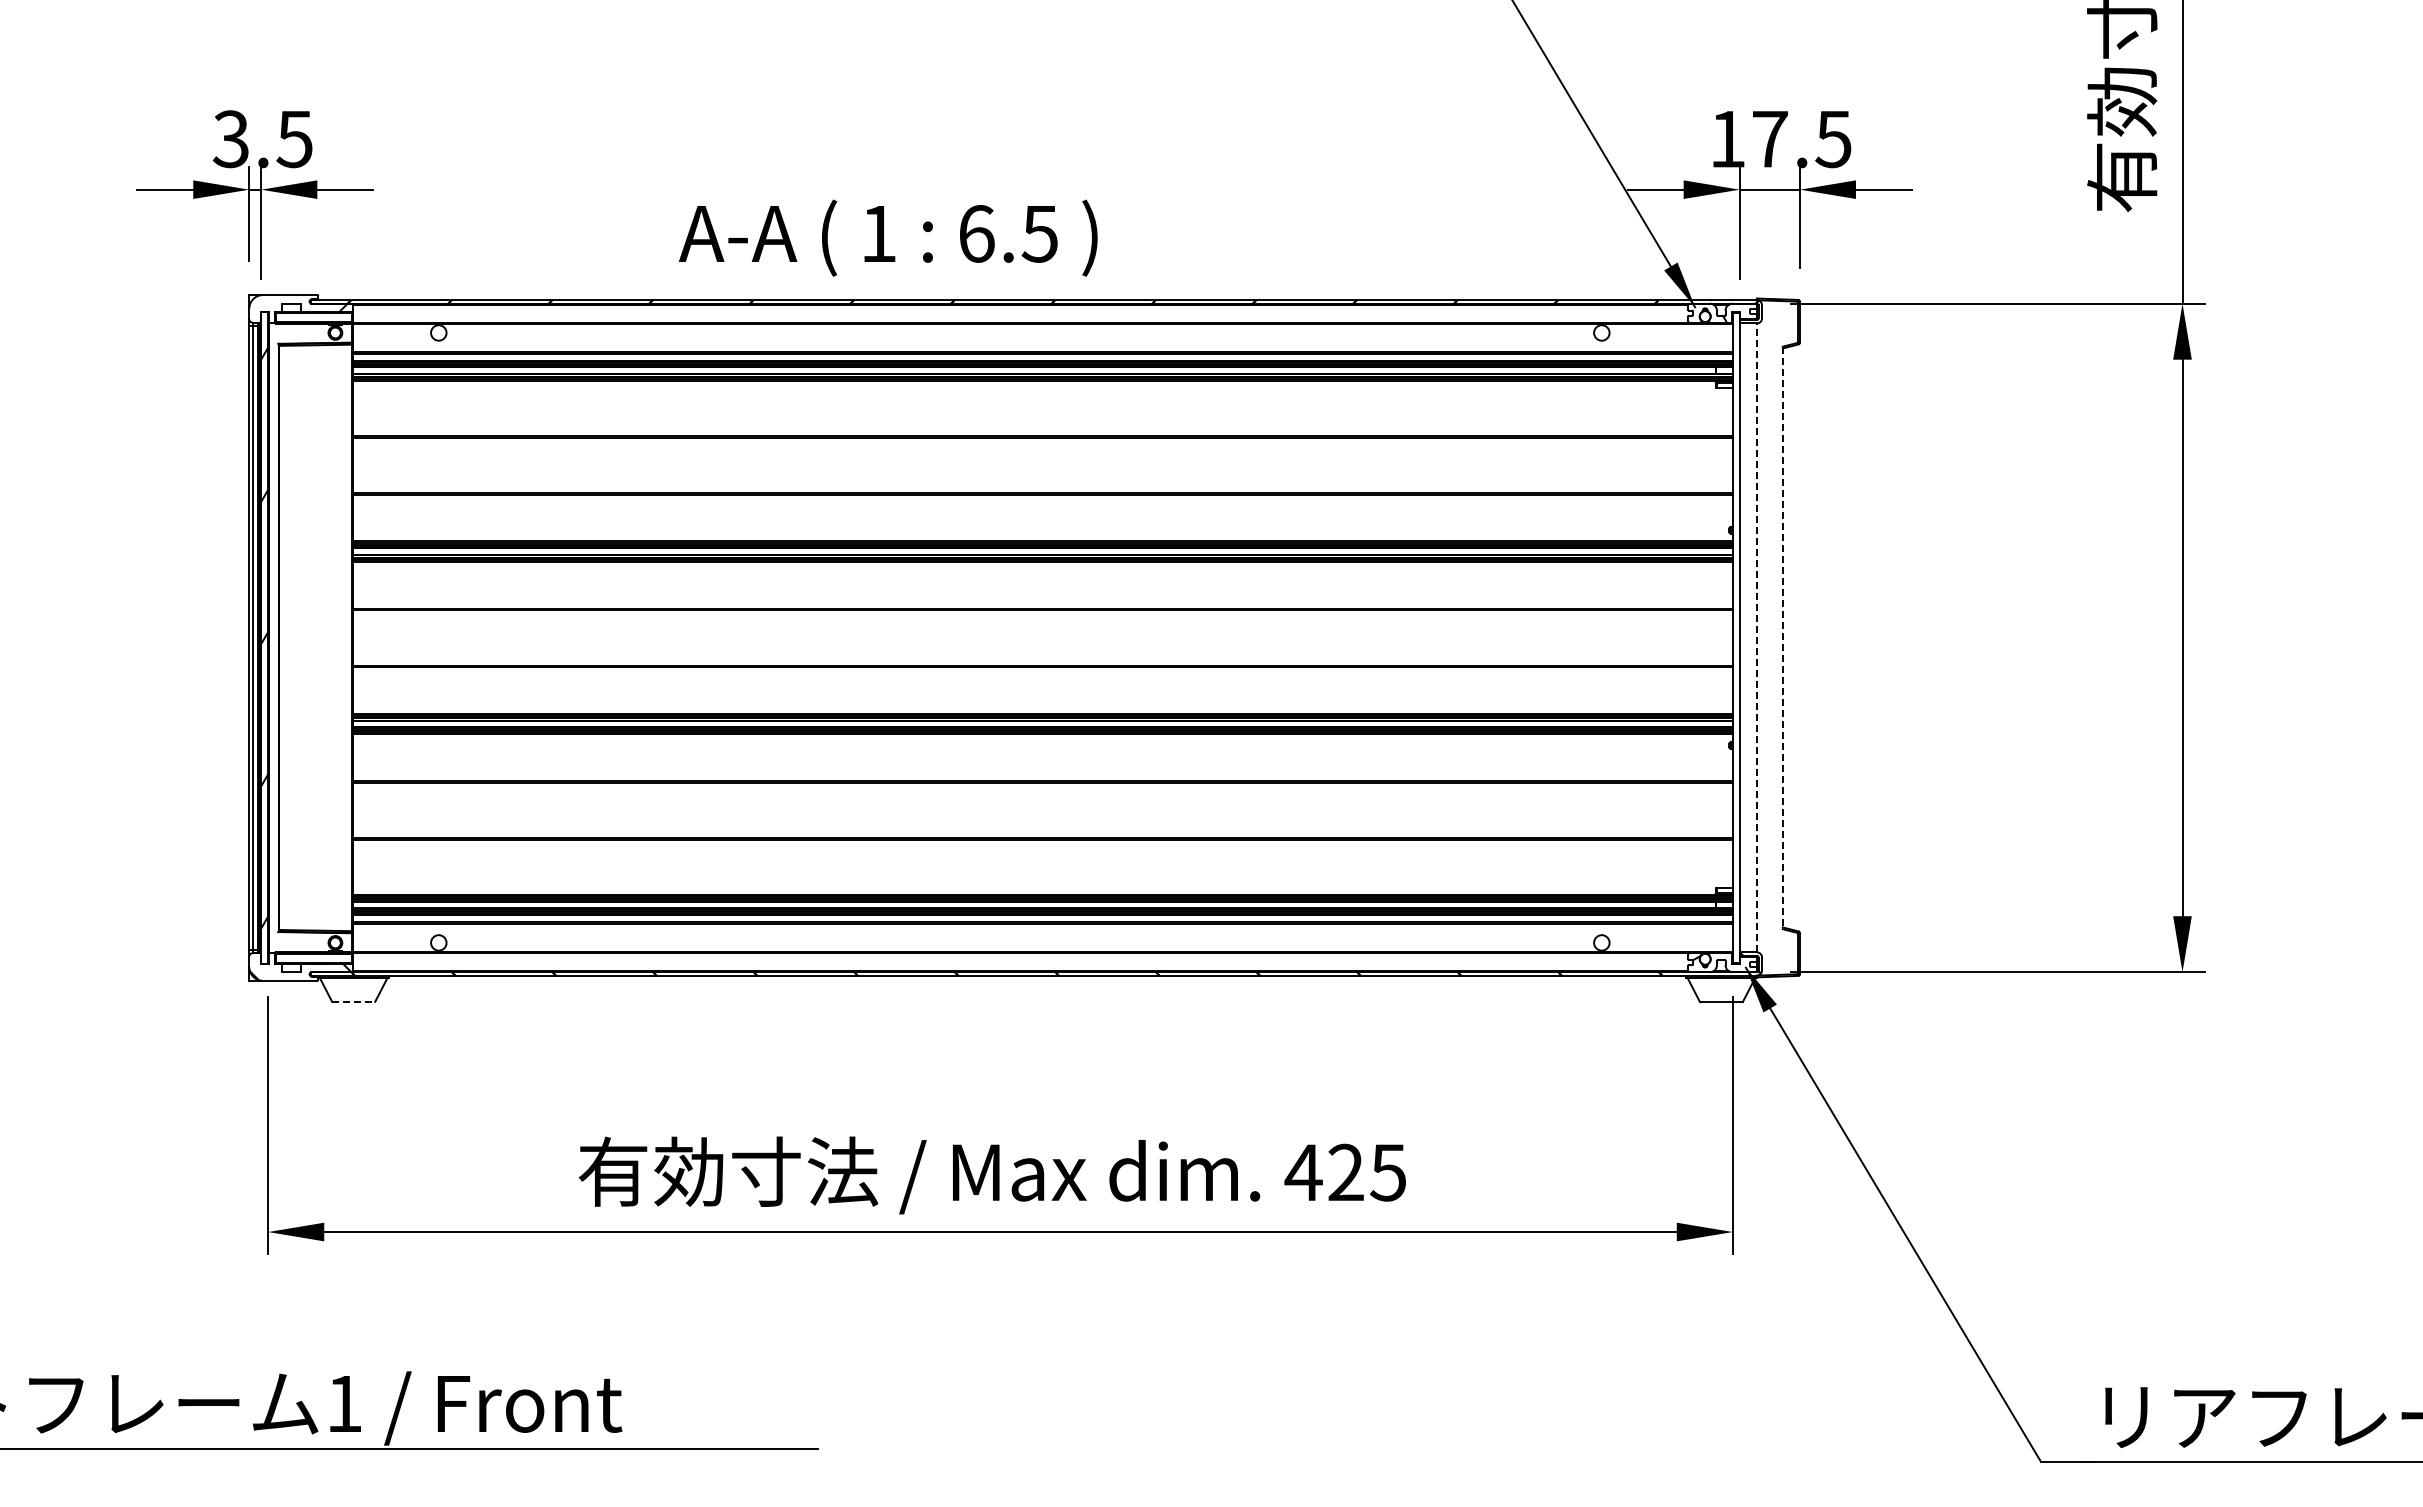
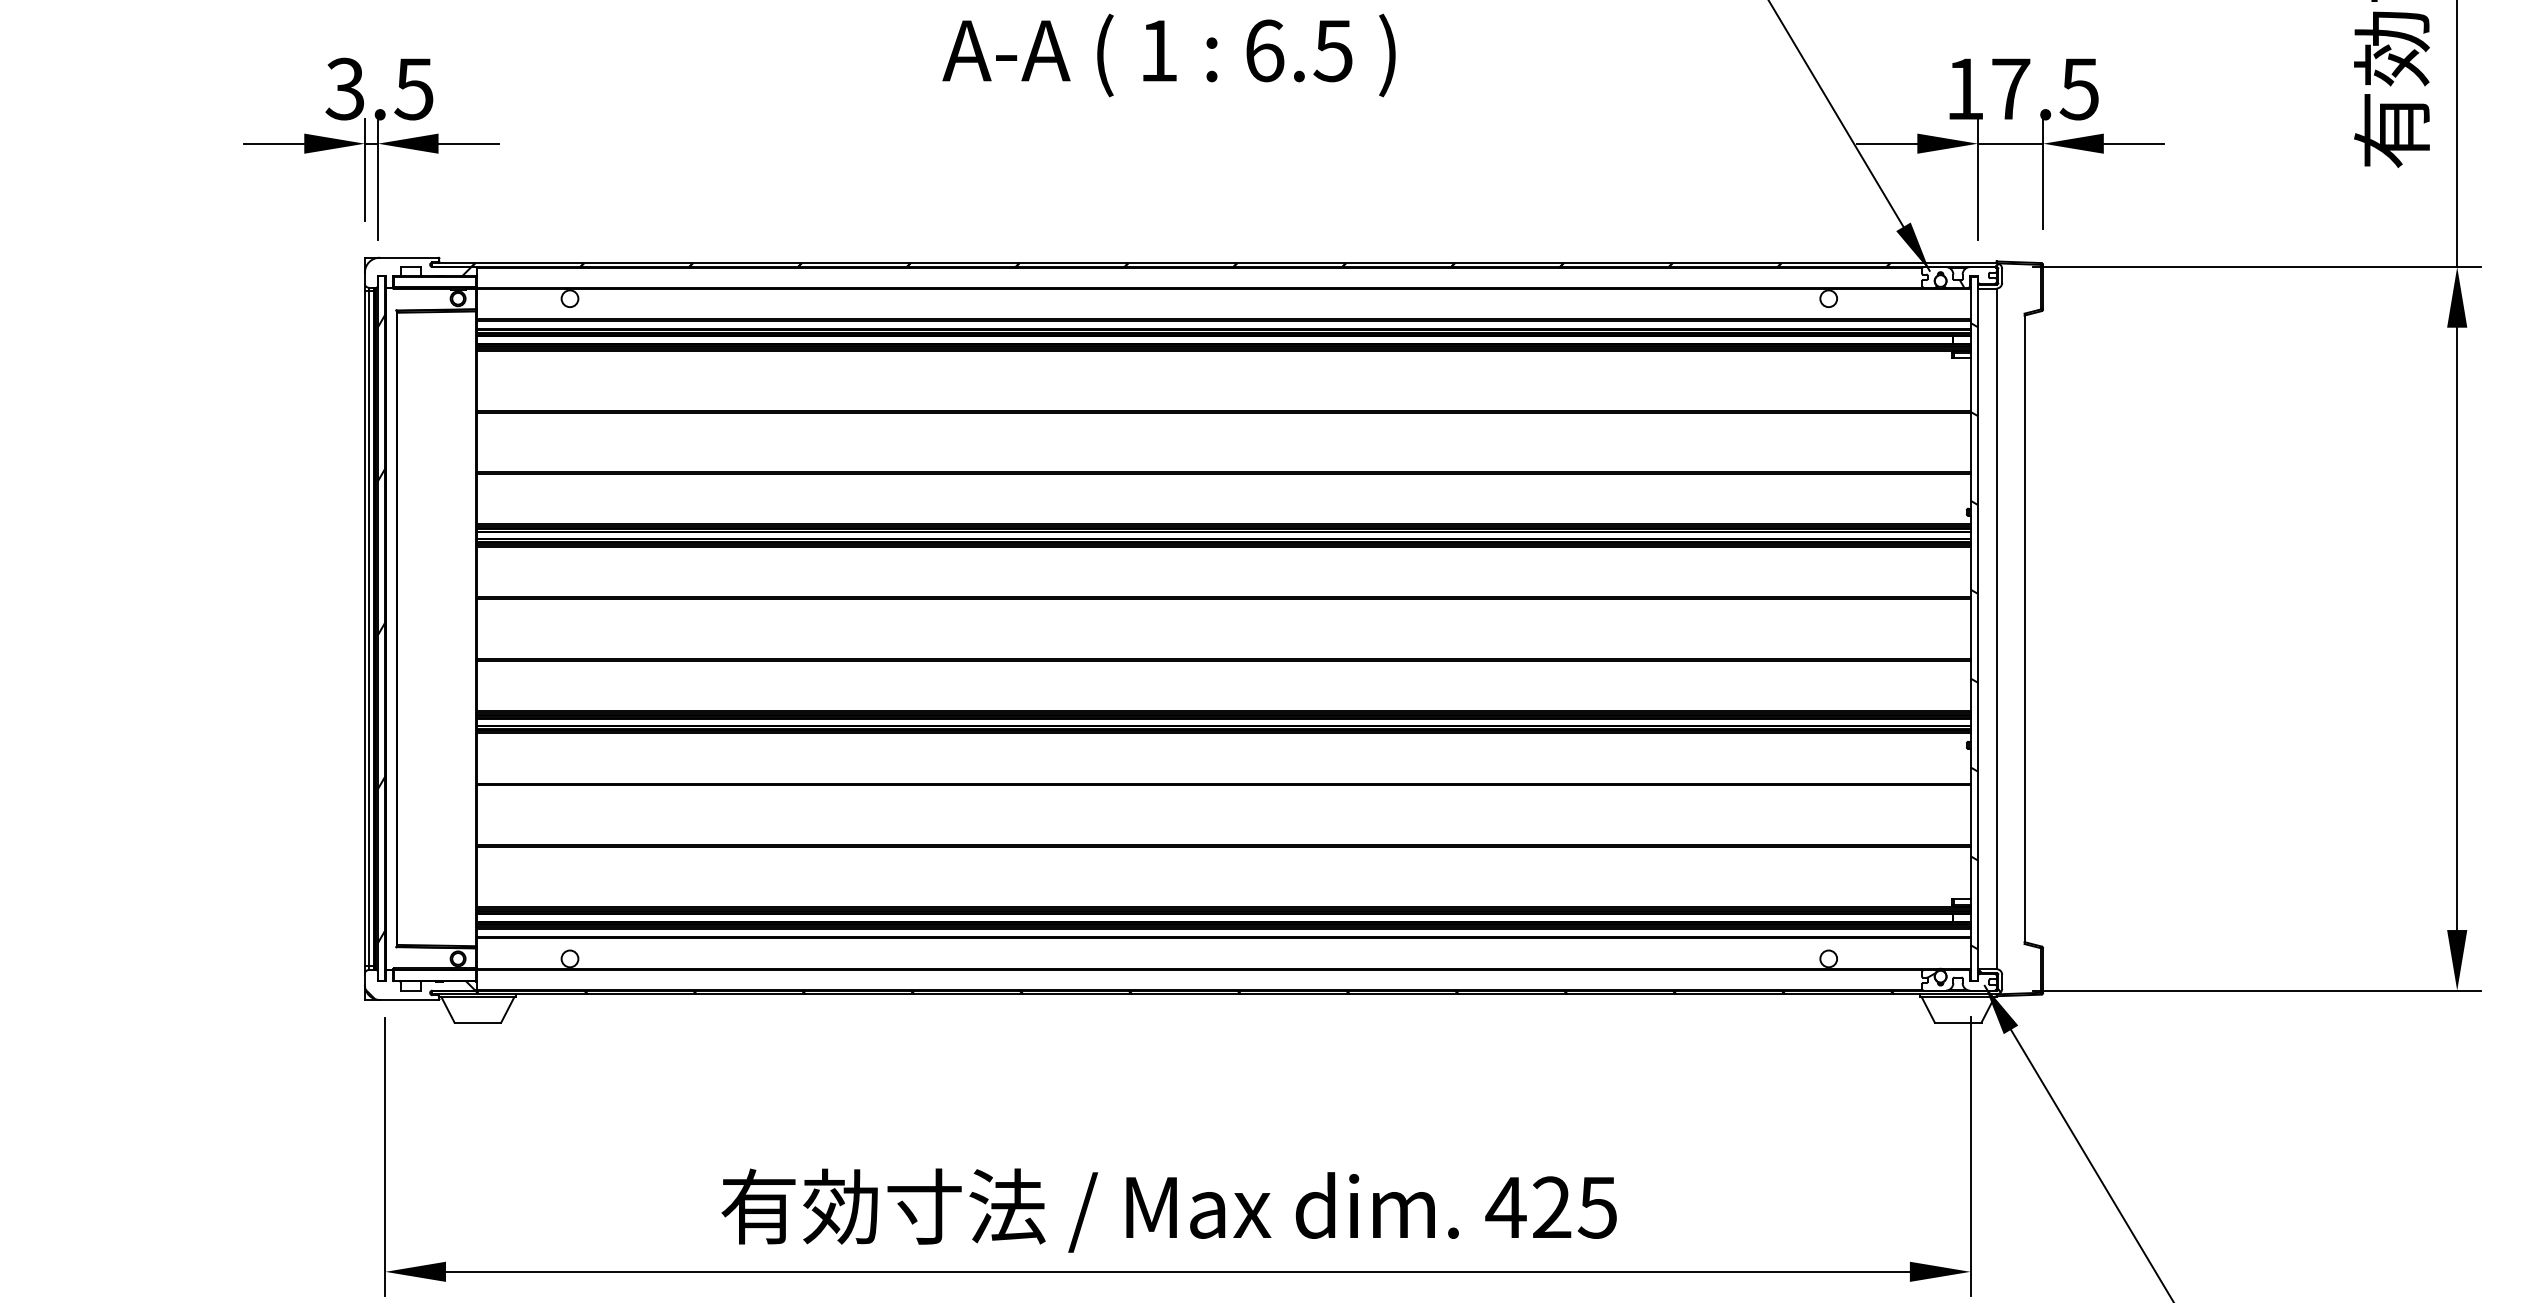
text: (888, 237) -> (1169, 54), moved
line: (1756, 637) -> (1996, 628), dashed -> solid
line: (1782, 638) -> (2024, 629), dashed -> solid
hatch: (1735, 644) -> (1973, 635), added
line: (353, 1001) -> (477, 1022), dashed -> solid

